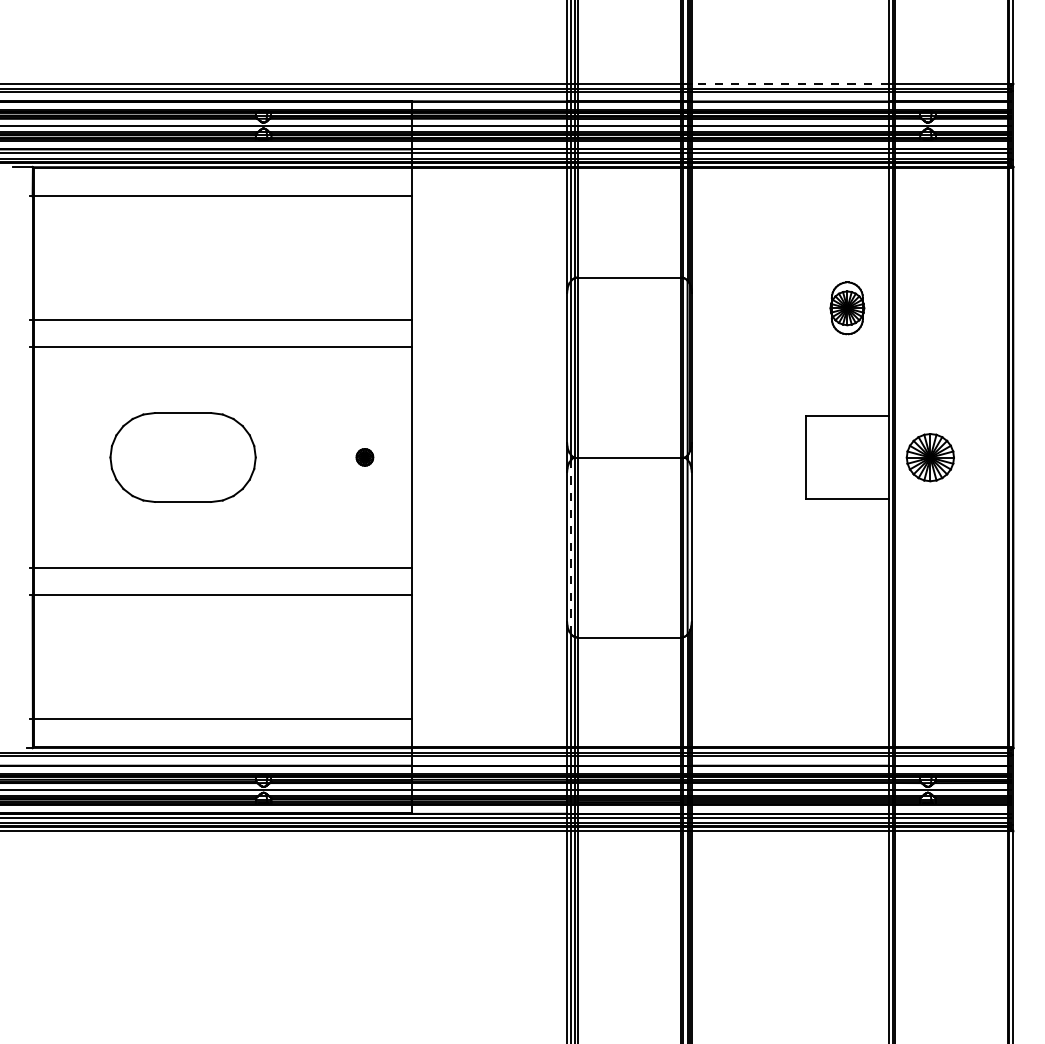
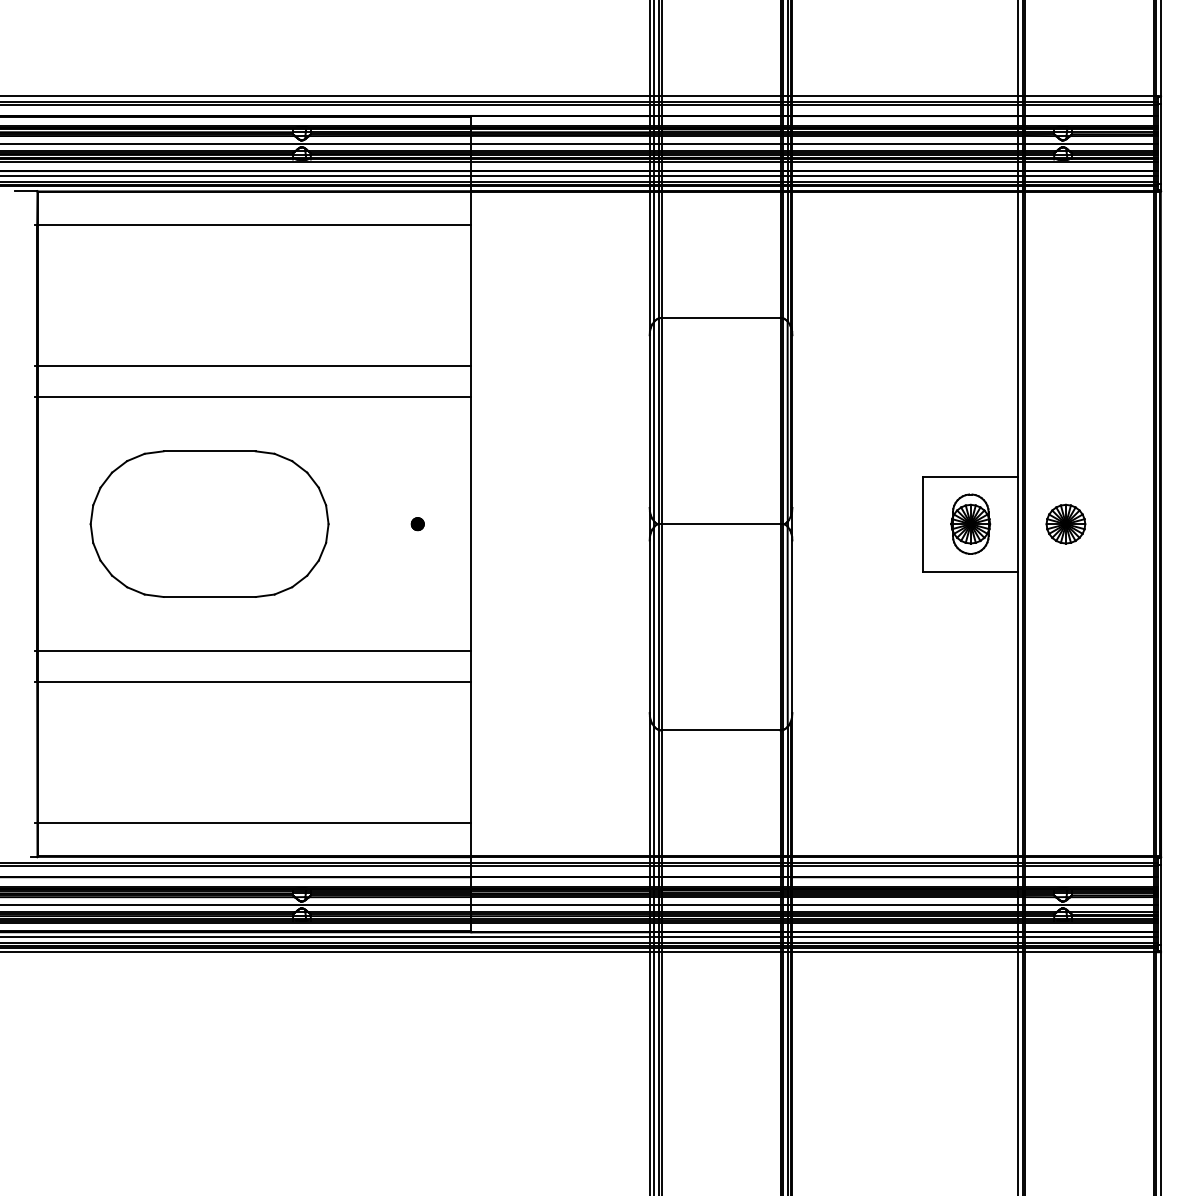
line: (790, 84) -> (905, 96), dashed -> solid
part: (847, 307) -> (970, 523), moved
part: (183, 456) -> (209, 523), size x1.43
part: (930, 456) -> (1065, 523), size x0.71
part: (364, 457) -> (417, 524), size x0.62
line: (571, 547) -> (654, 627), dashed -> solid

